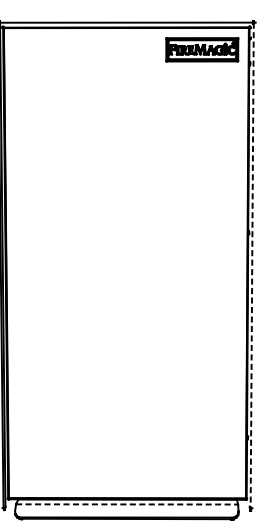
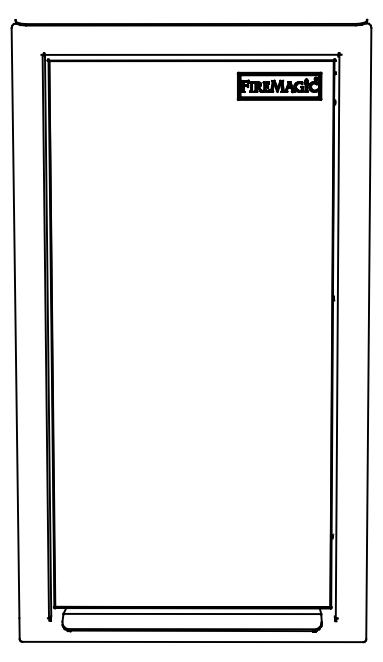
line: (252, 265) -> (337, 336), dashed -> solid
line: (127, 504) -> (192, 613), dashed -> solid

